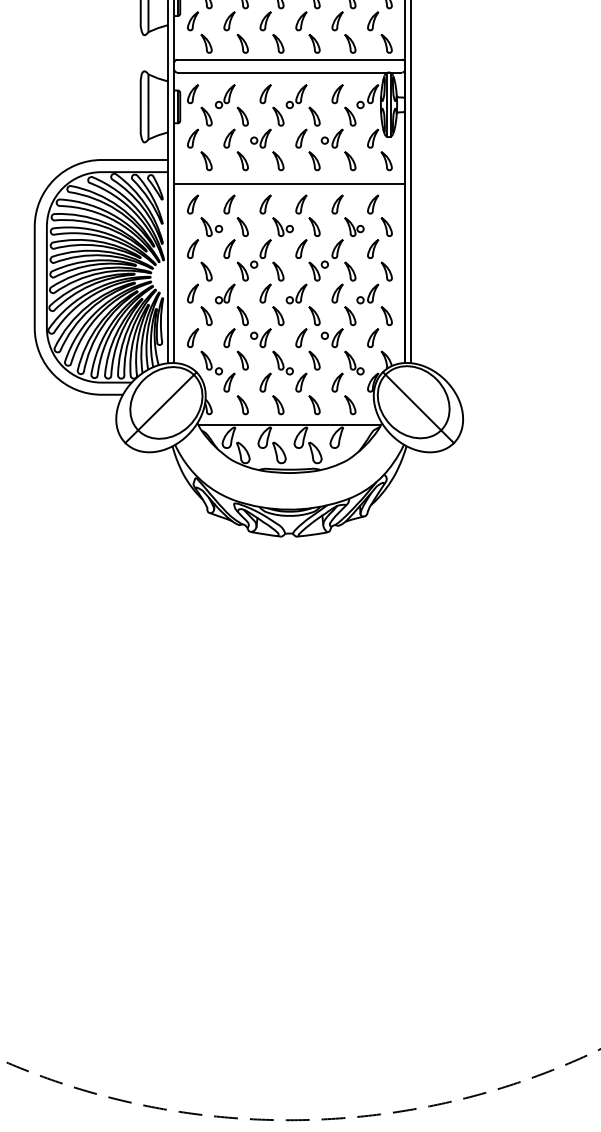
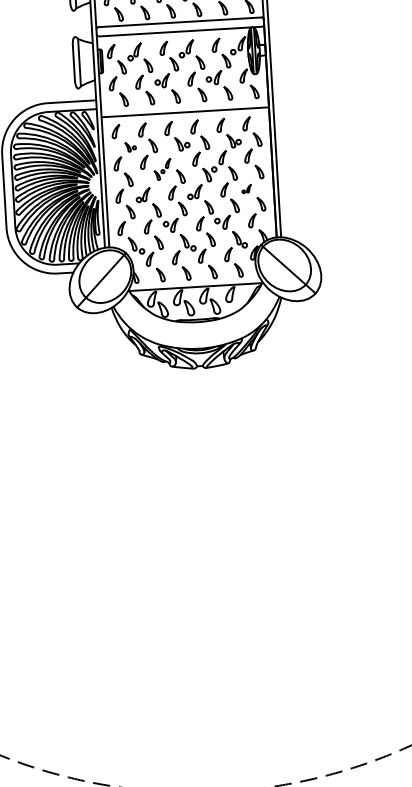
part: (211, 226) -> (130, 146), size x0.7
part: (253, 260) -> (162, 169), size x0.7
part: (367, 293) -> (246, 188), size x0.6

